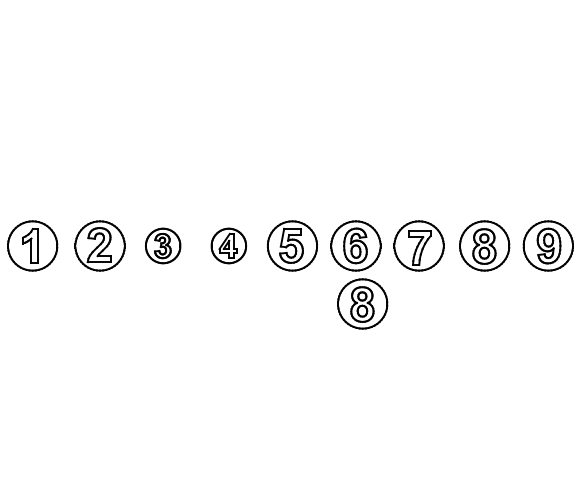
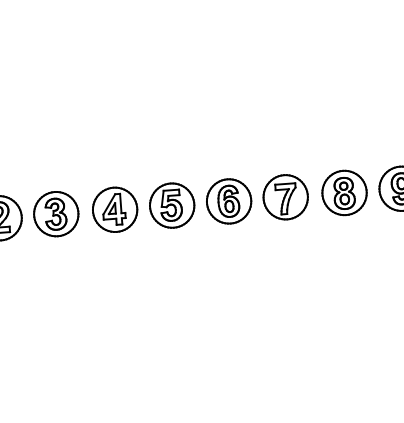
part: (162, 245) -> (55, 213), size x1.43
part: (228, 245) -> (114, 209), size x1.43
part: (362, 303) -> (238, 252), removed

